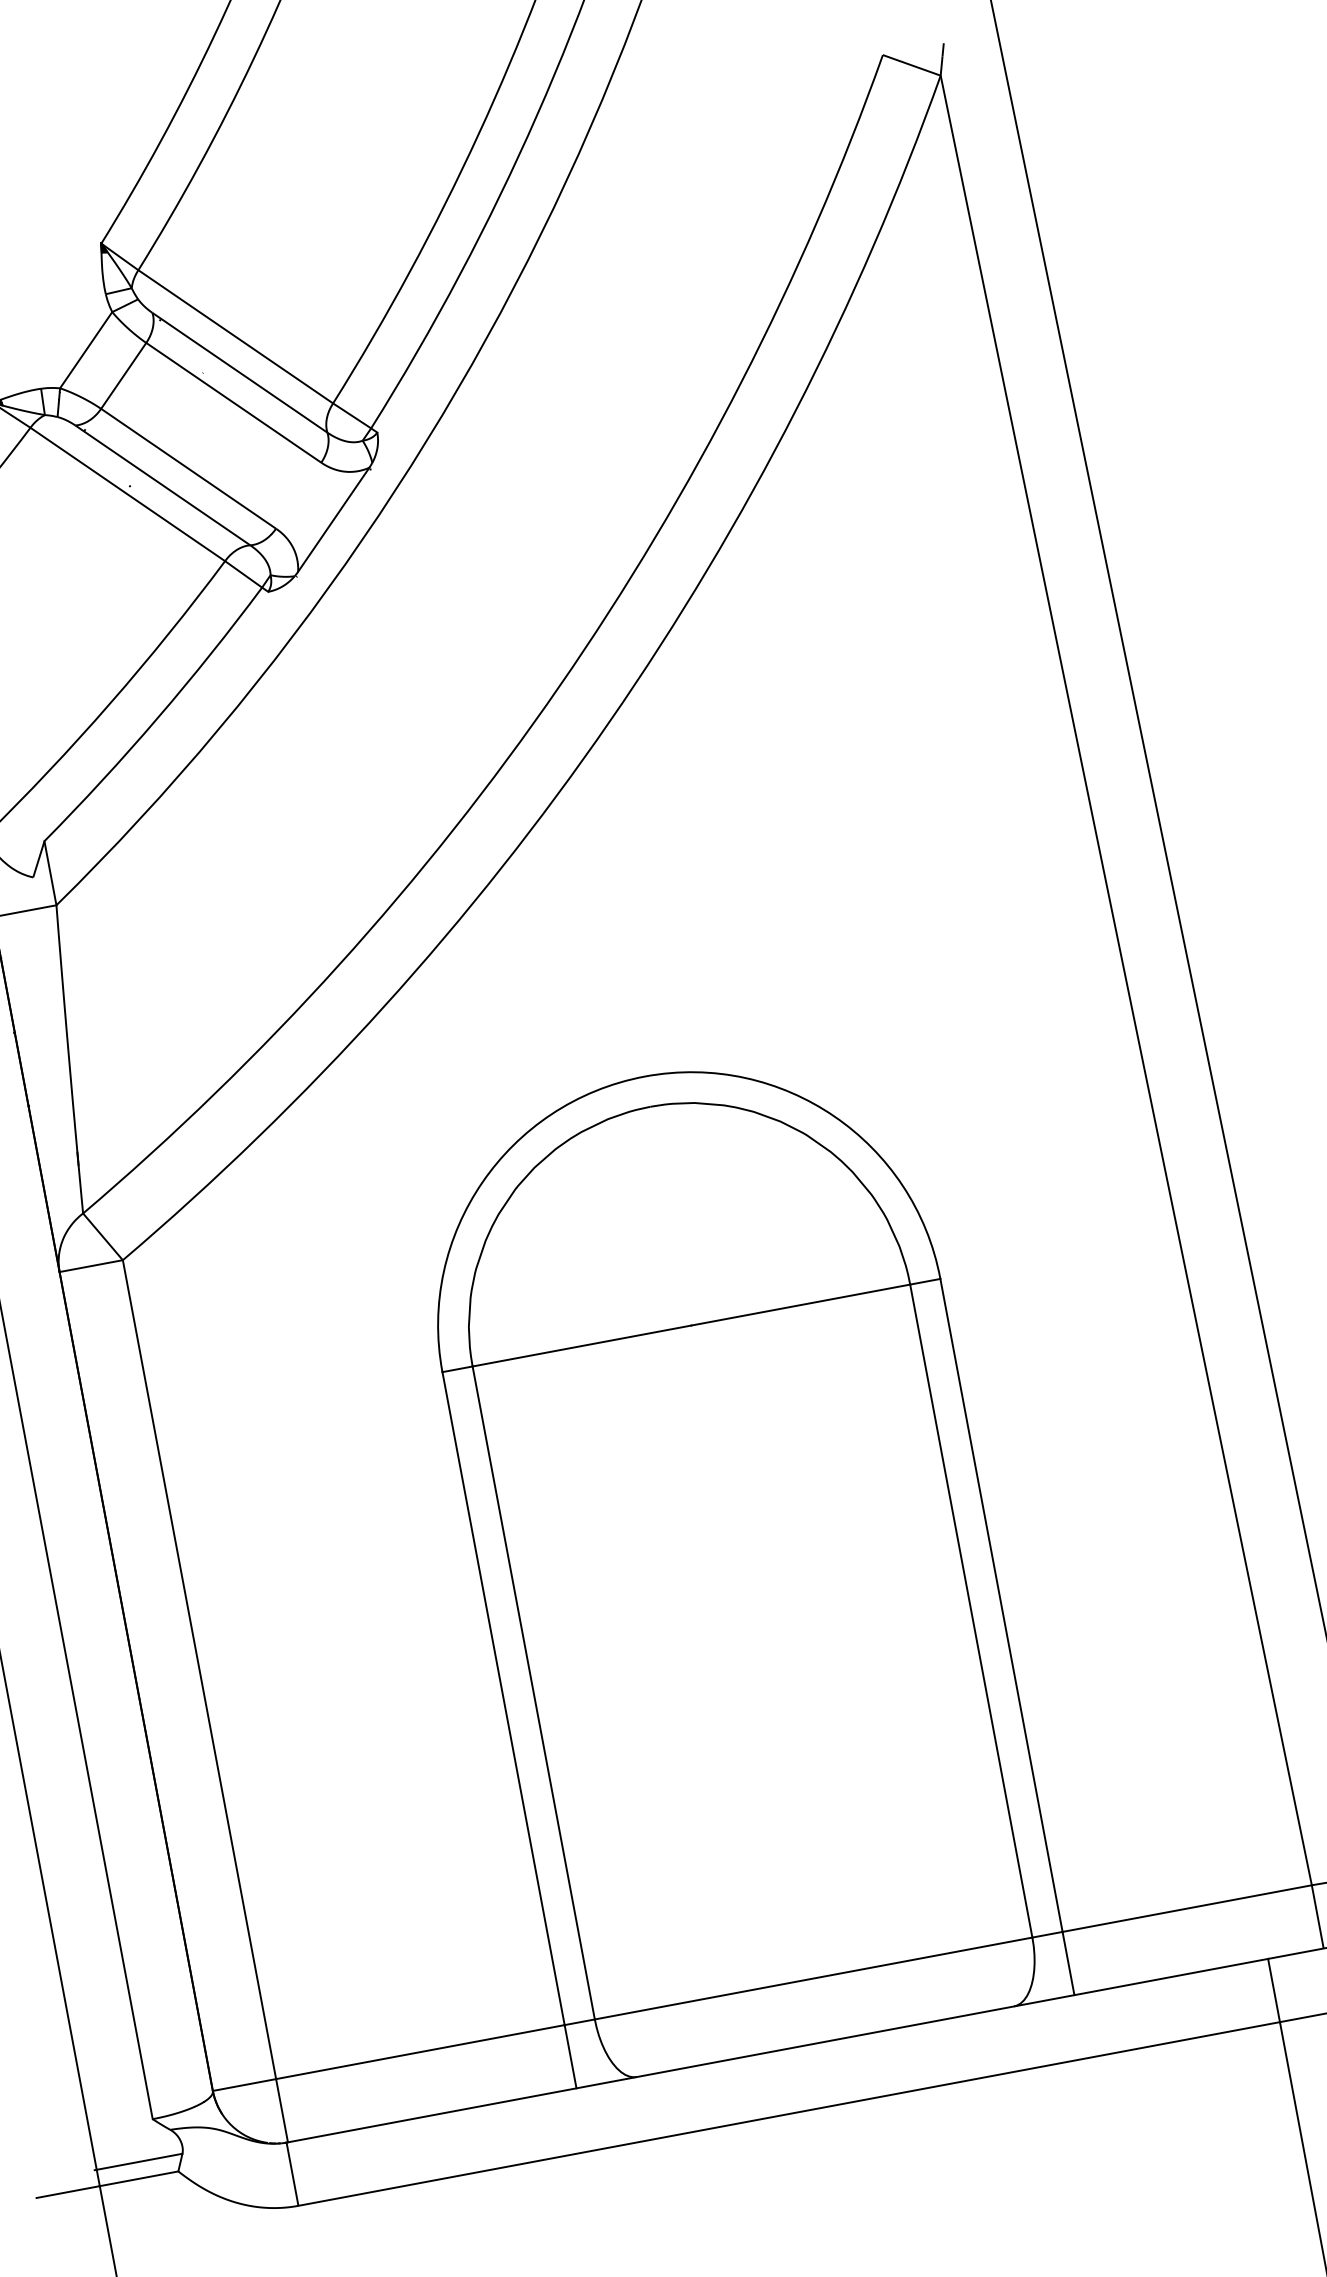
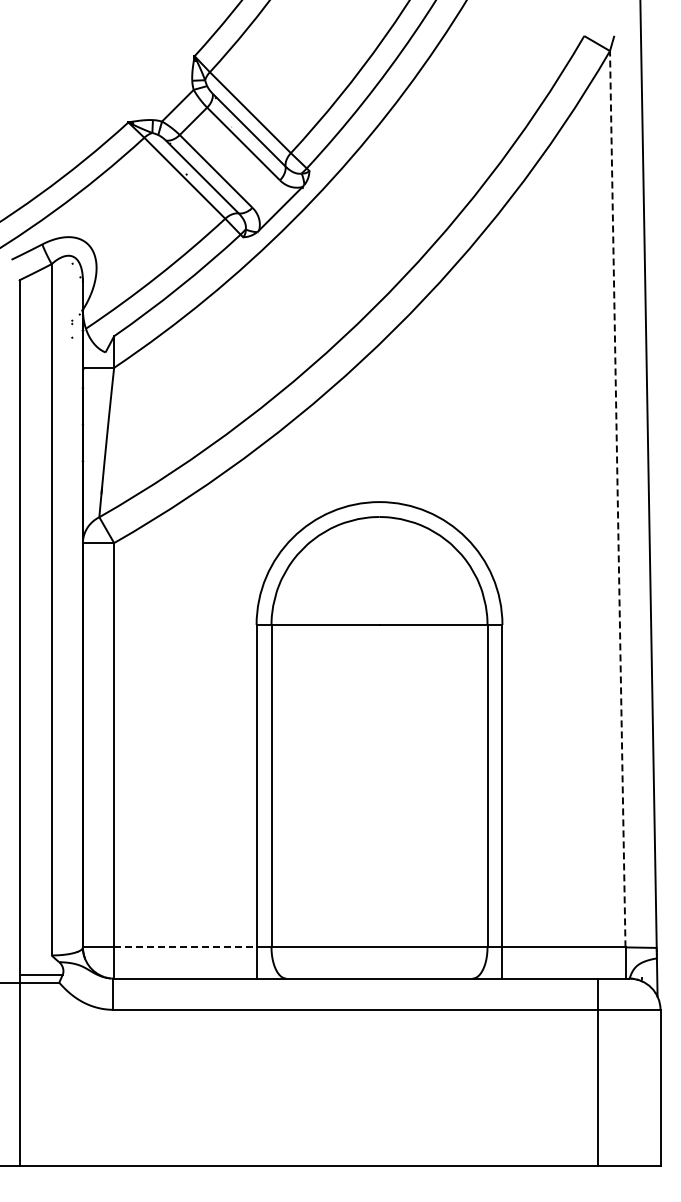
line: (1125, 979) -> (617, 498), solid -> dashed
line: (420, 2052) -> (185, 947), solid -> dashed

